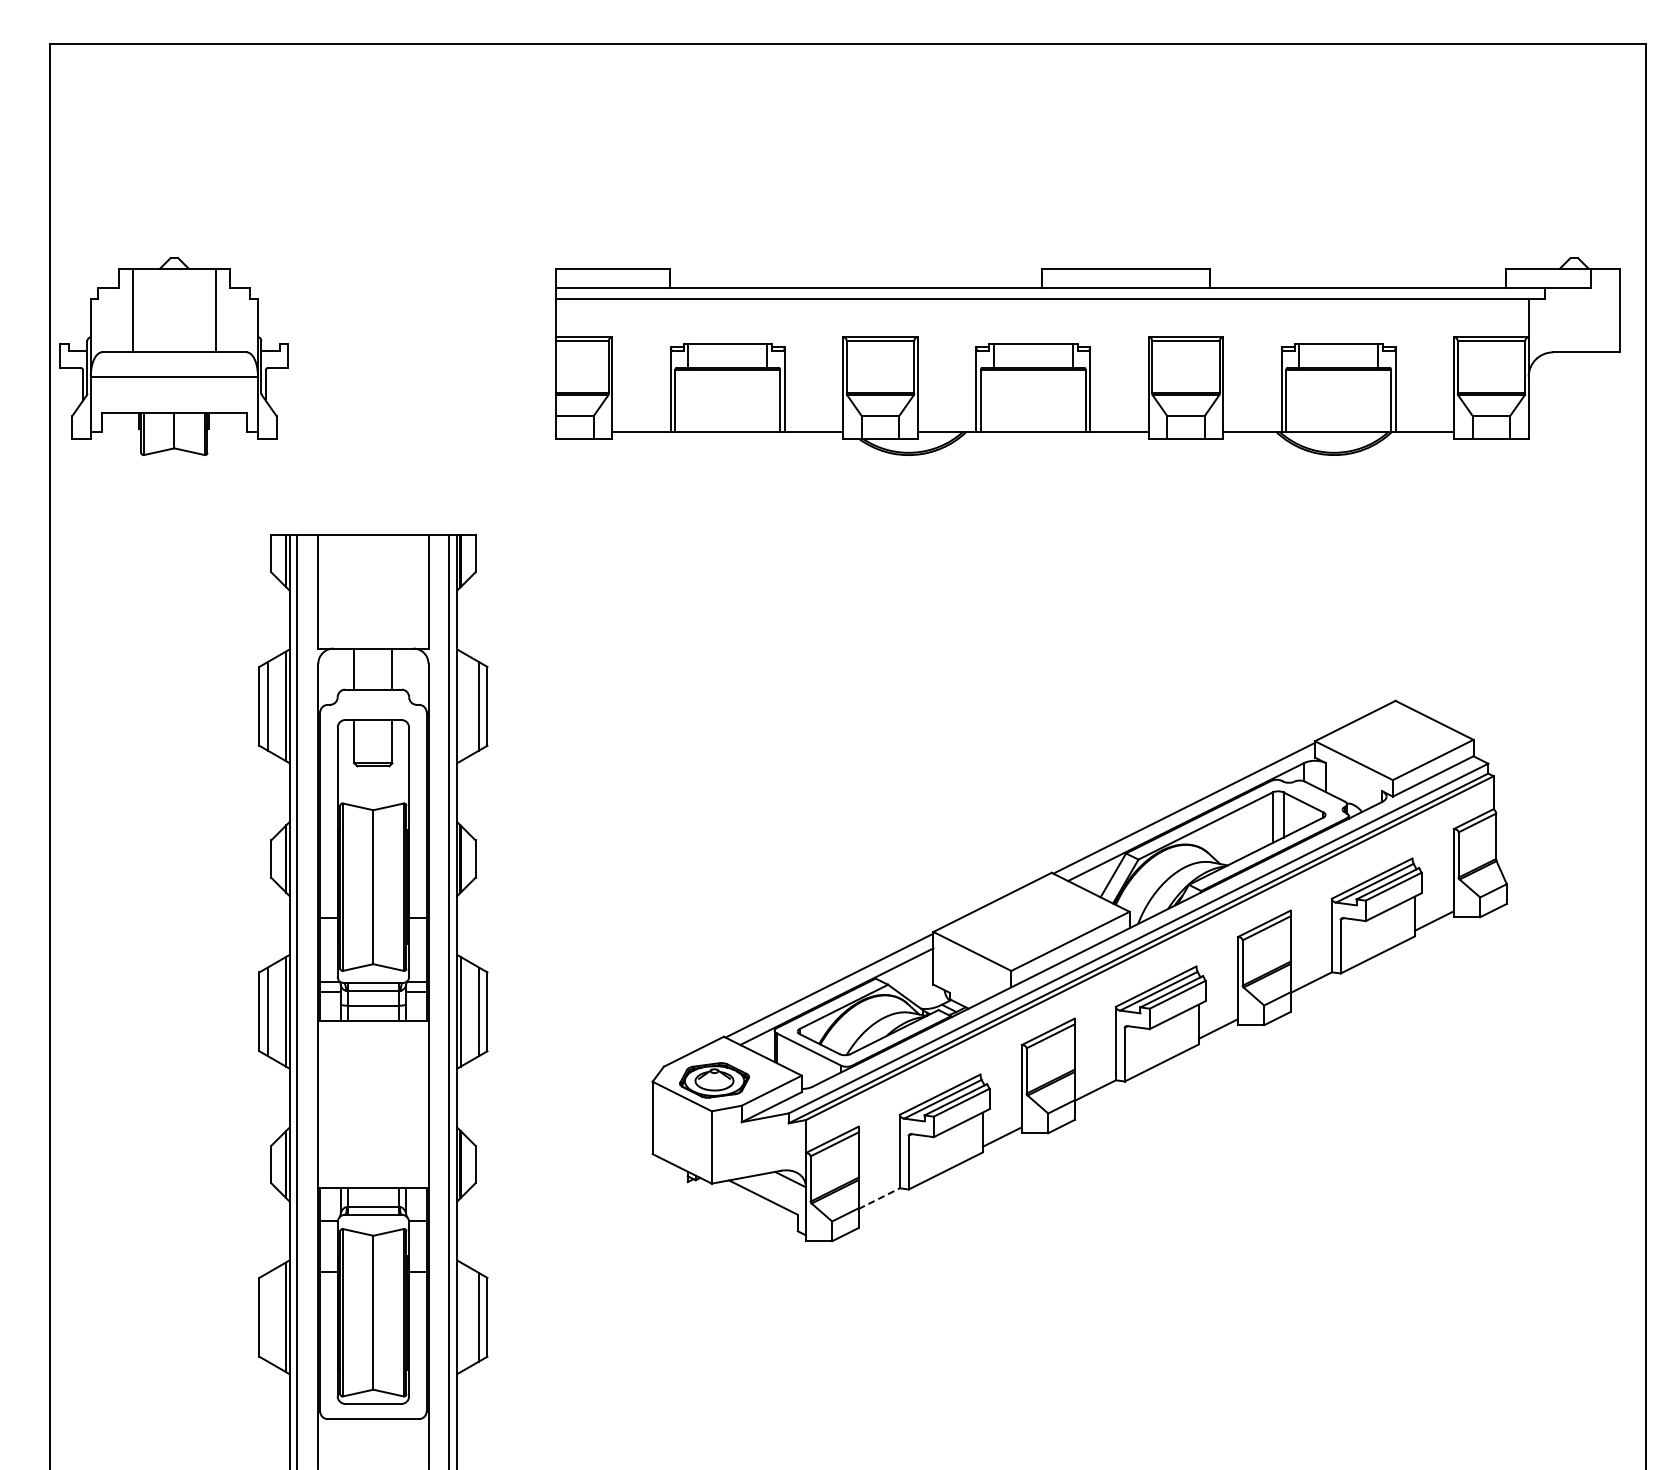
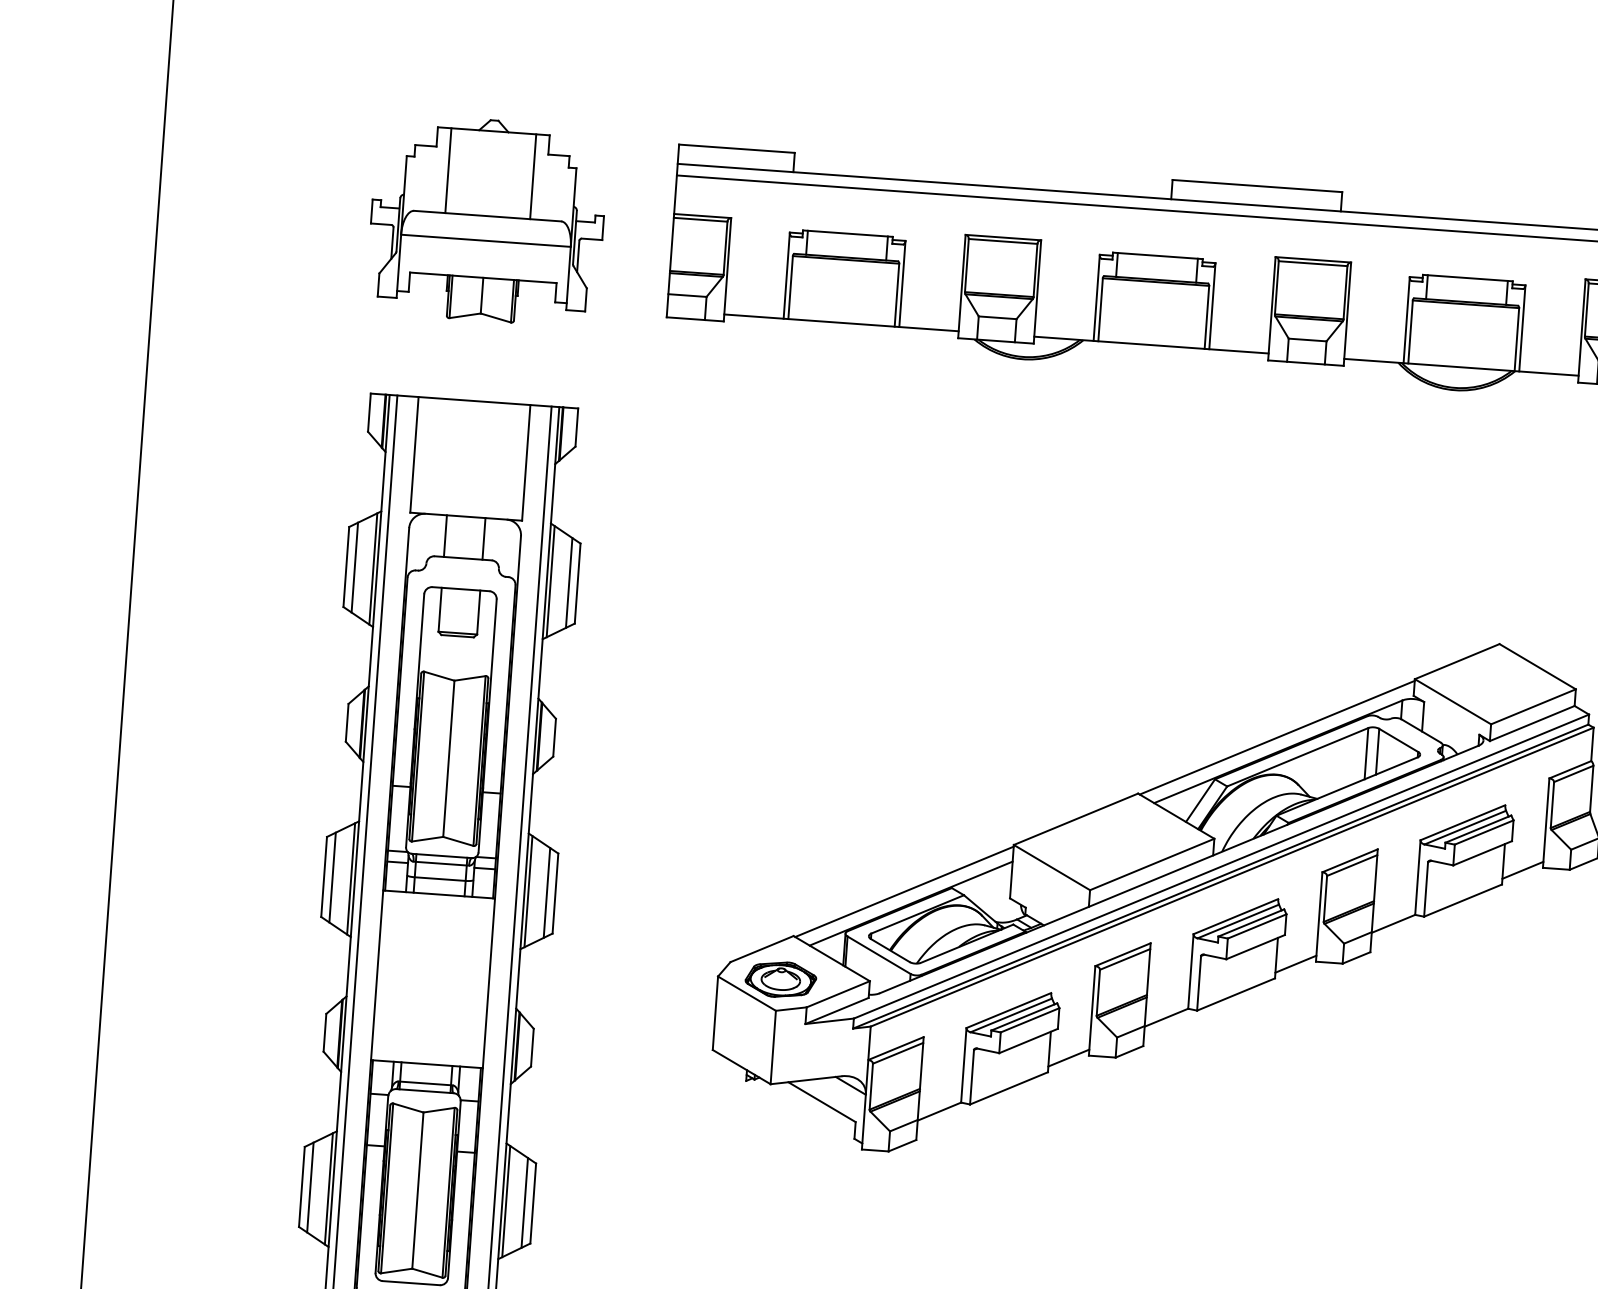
part: (173, 356) -> (486, 220), moved
line: (460, 706) -> (550, 581), added
line: (879, 1198) -> (939, 1111), dashed -> solid
line: (267, 1317) -> (310, 1187), added
line: (460, 1317) -> (505, 1201), added

